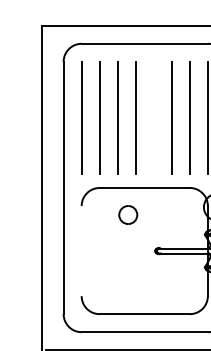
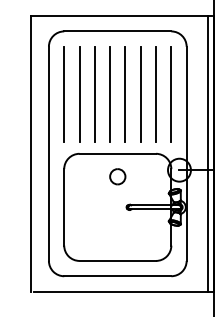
line: (153, 118) -> (125, 94), added
part: (127, 214) -> (117, 176), moved
line: (81, 251) -> (64, 207), added

